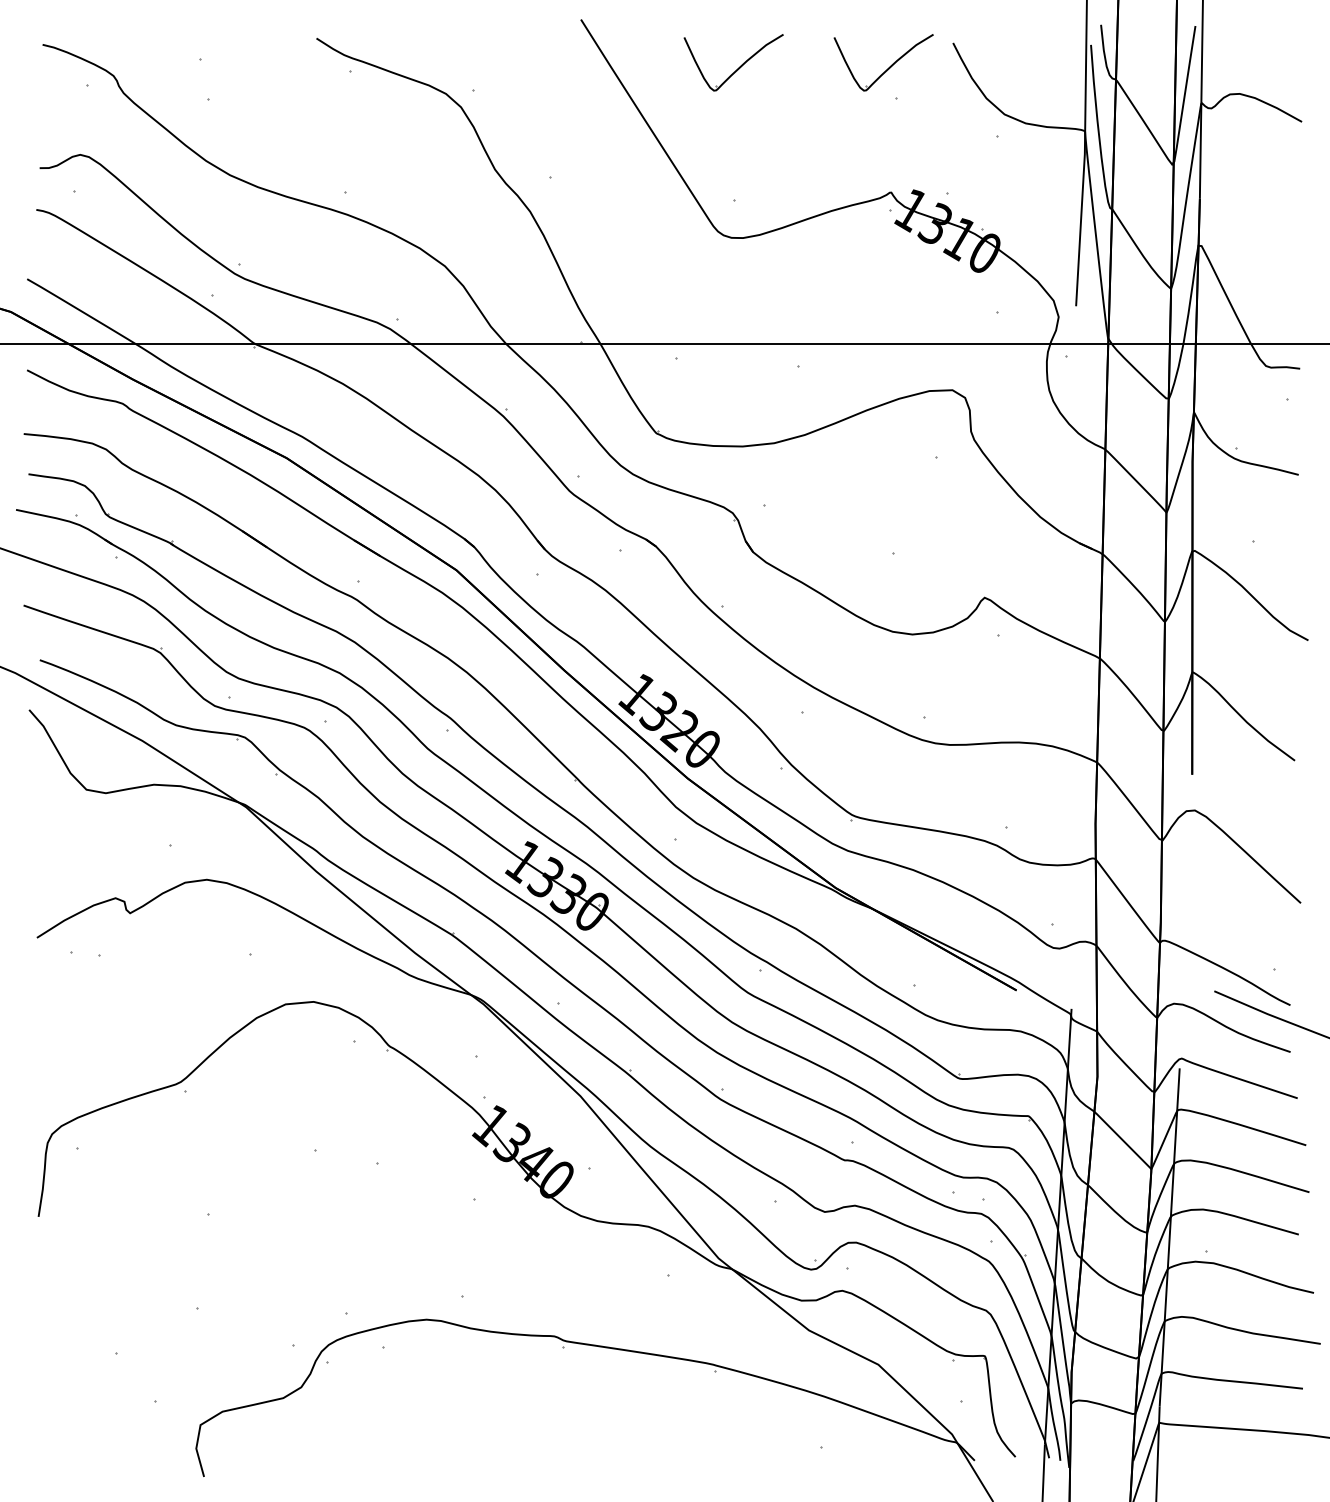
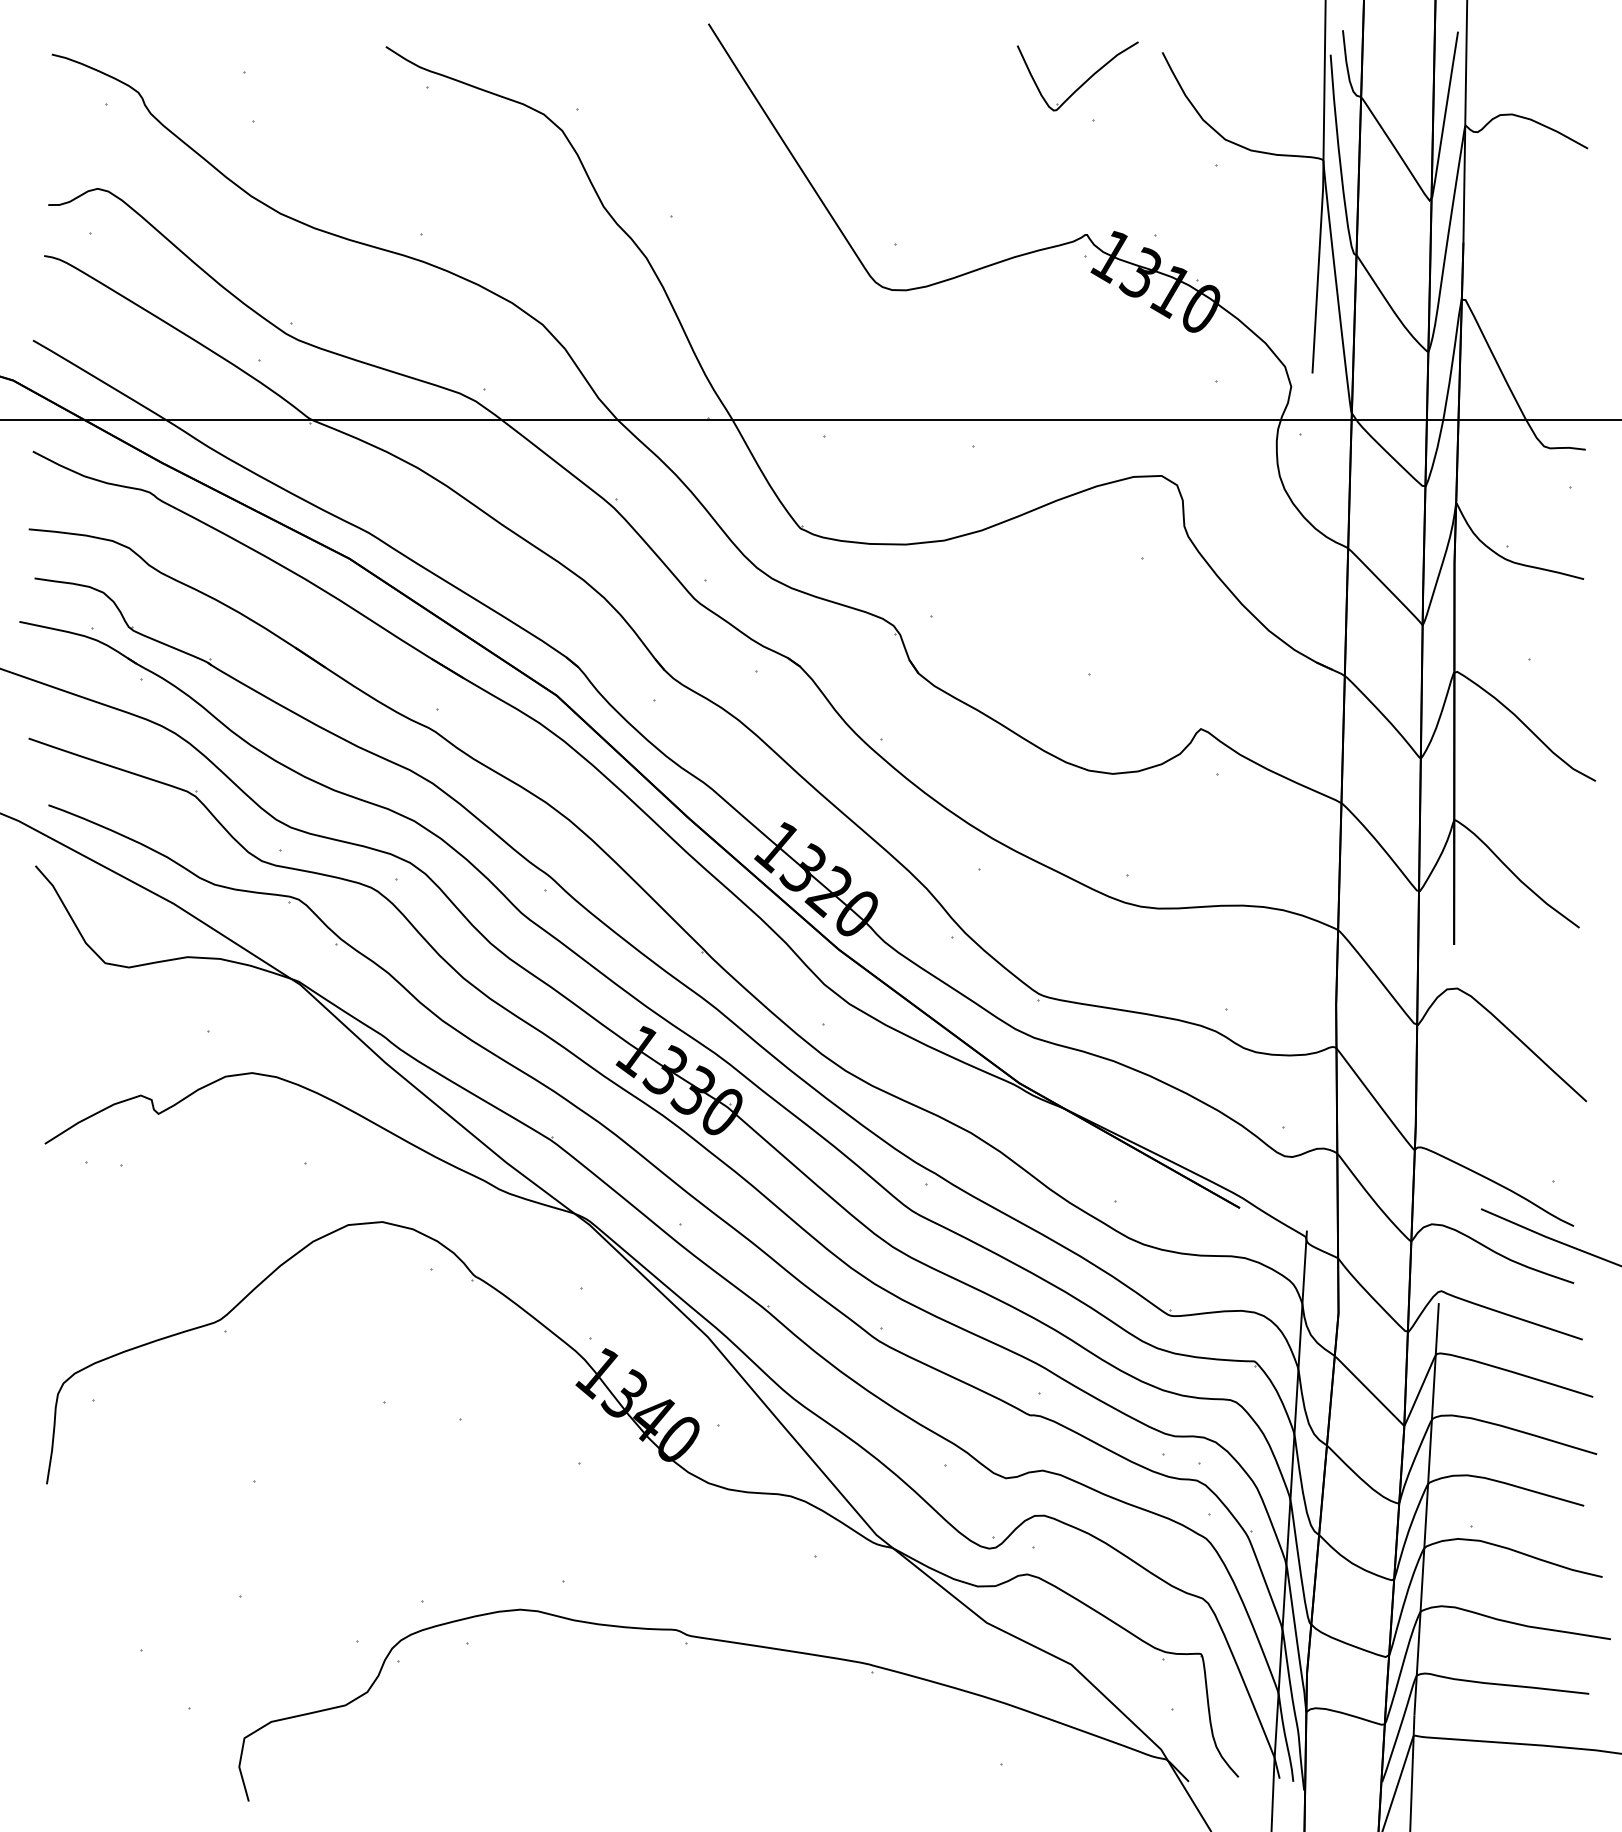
part: (738, 67) -> (900, 82), removed

